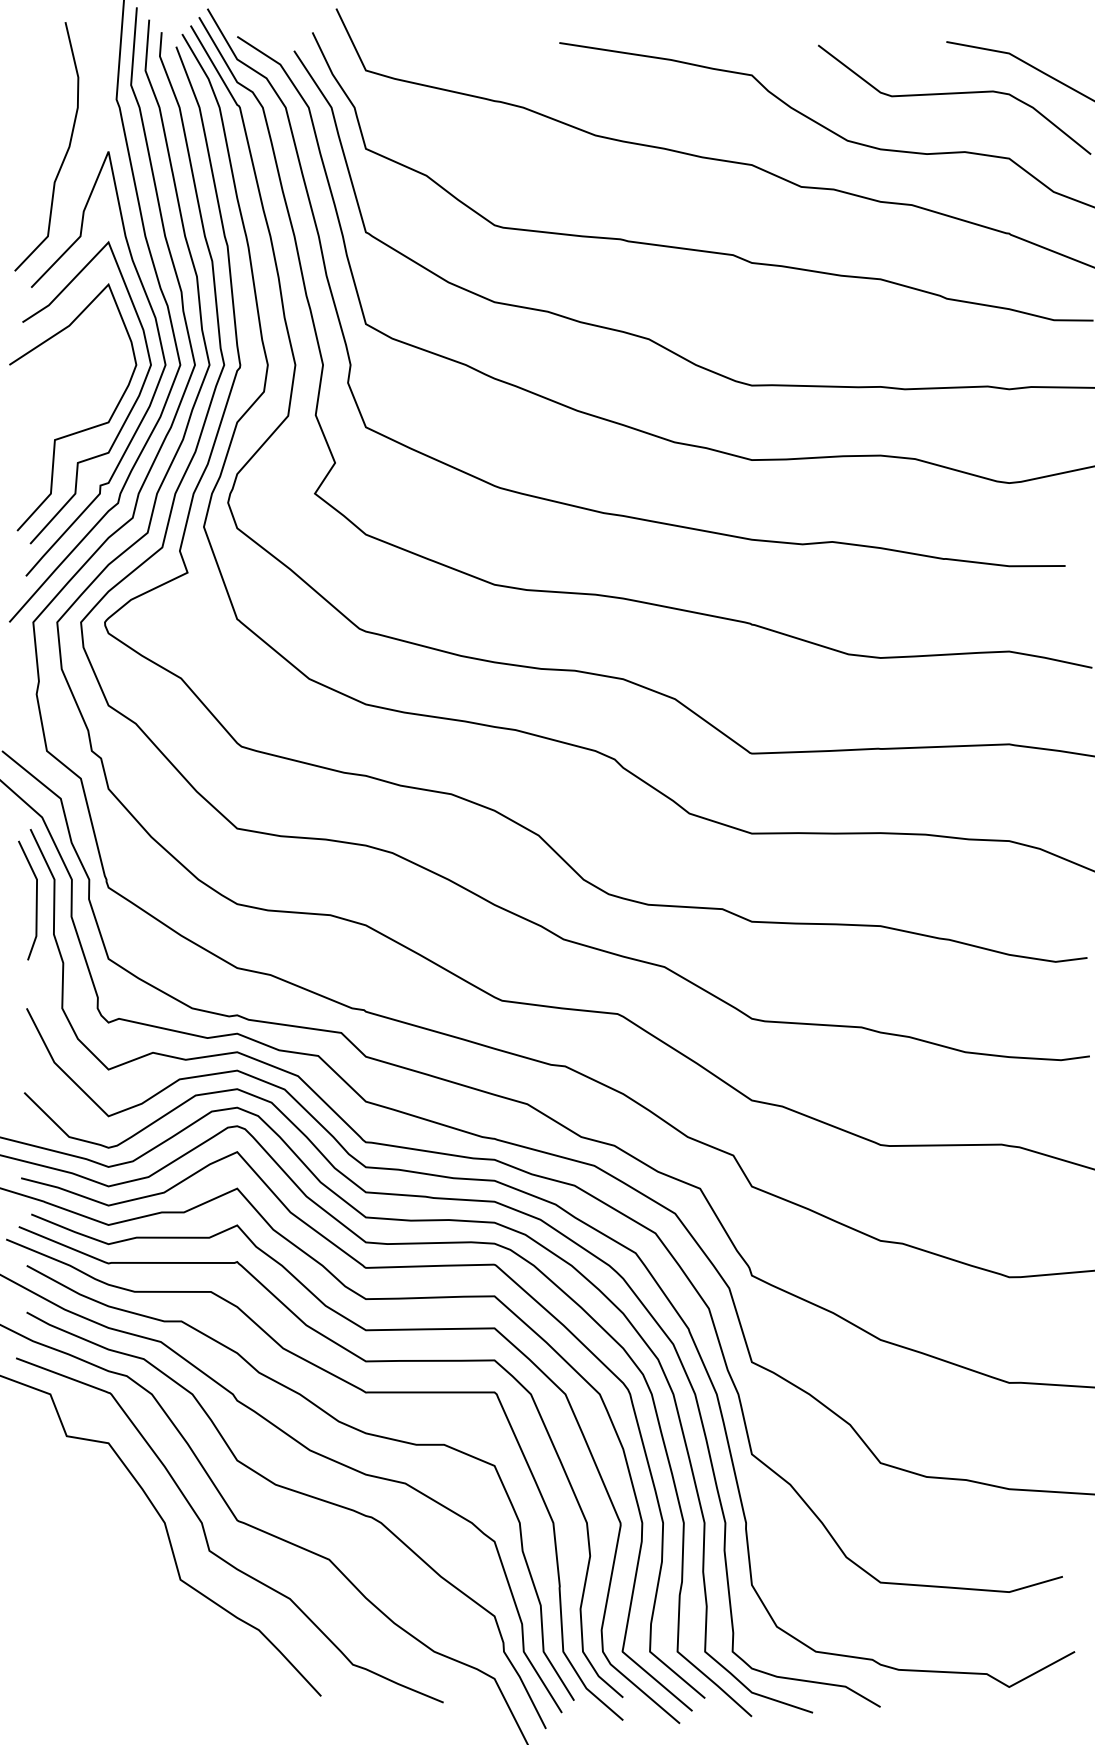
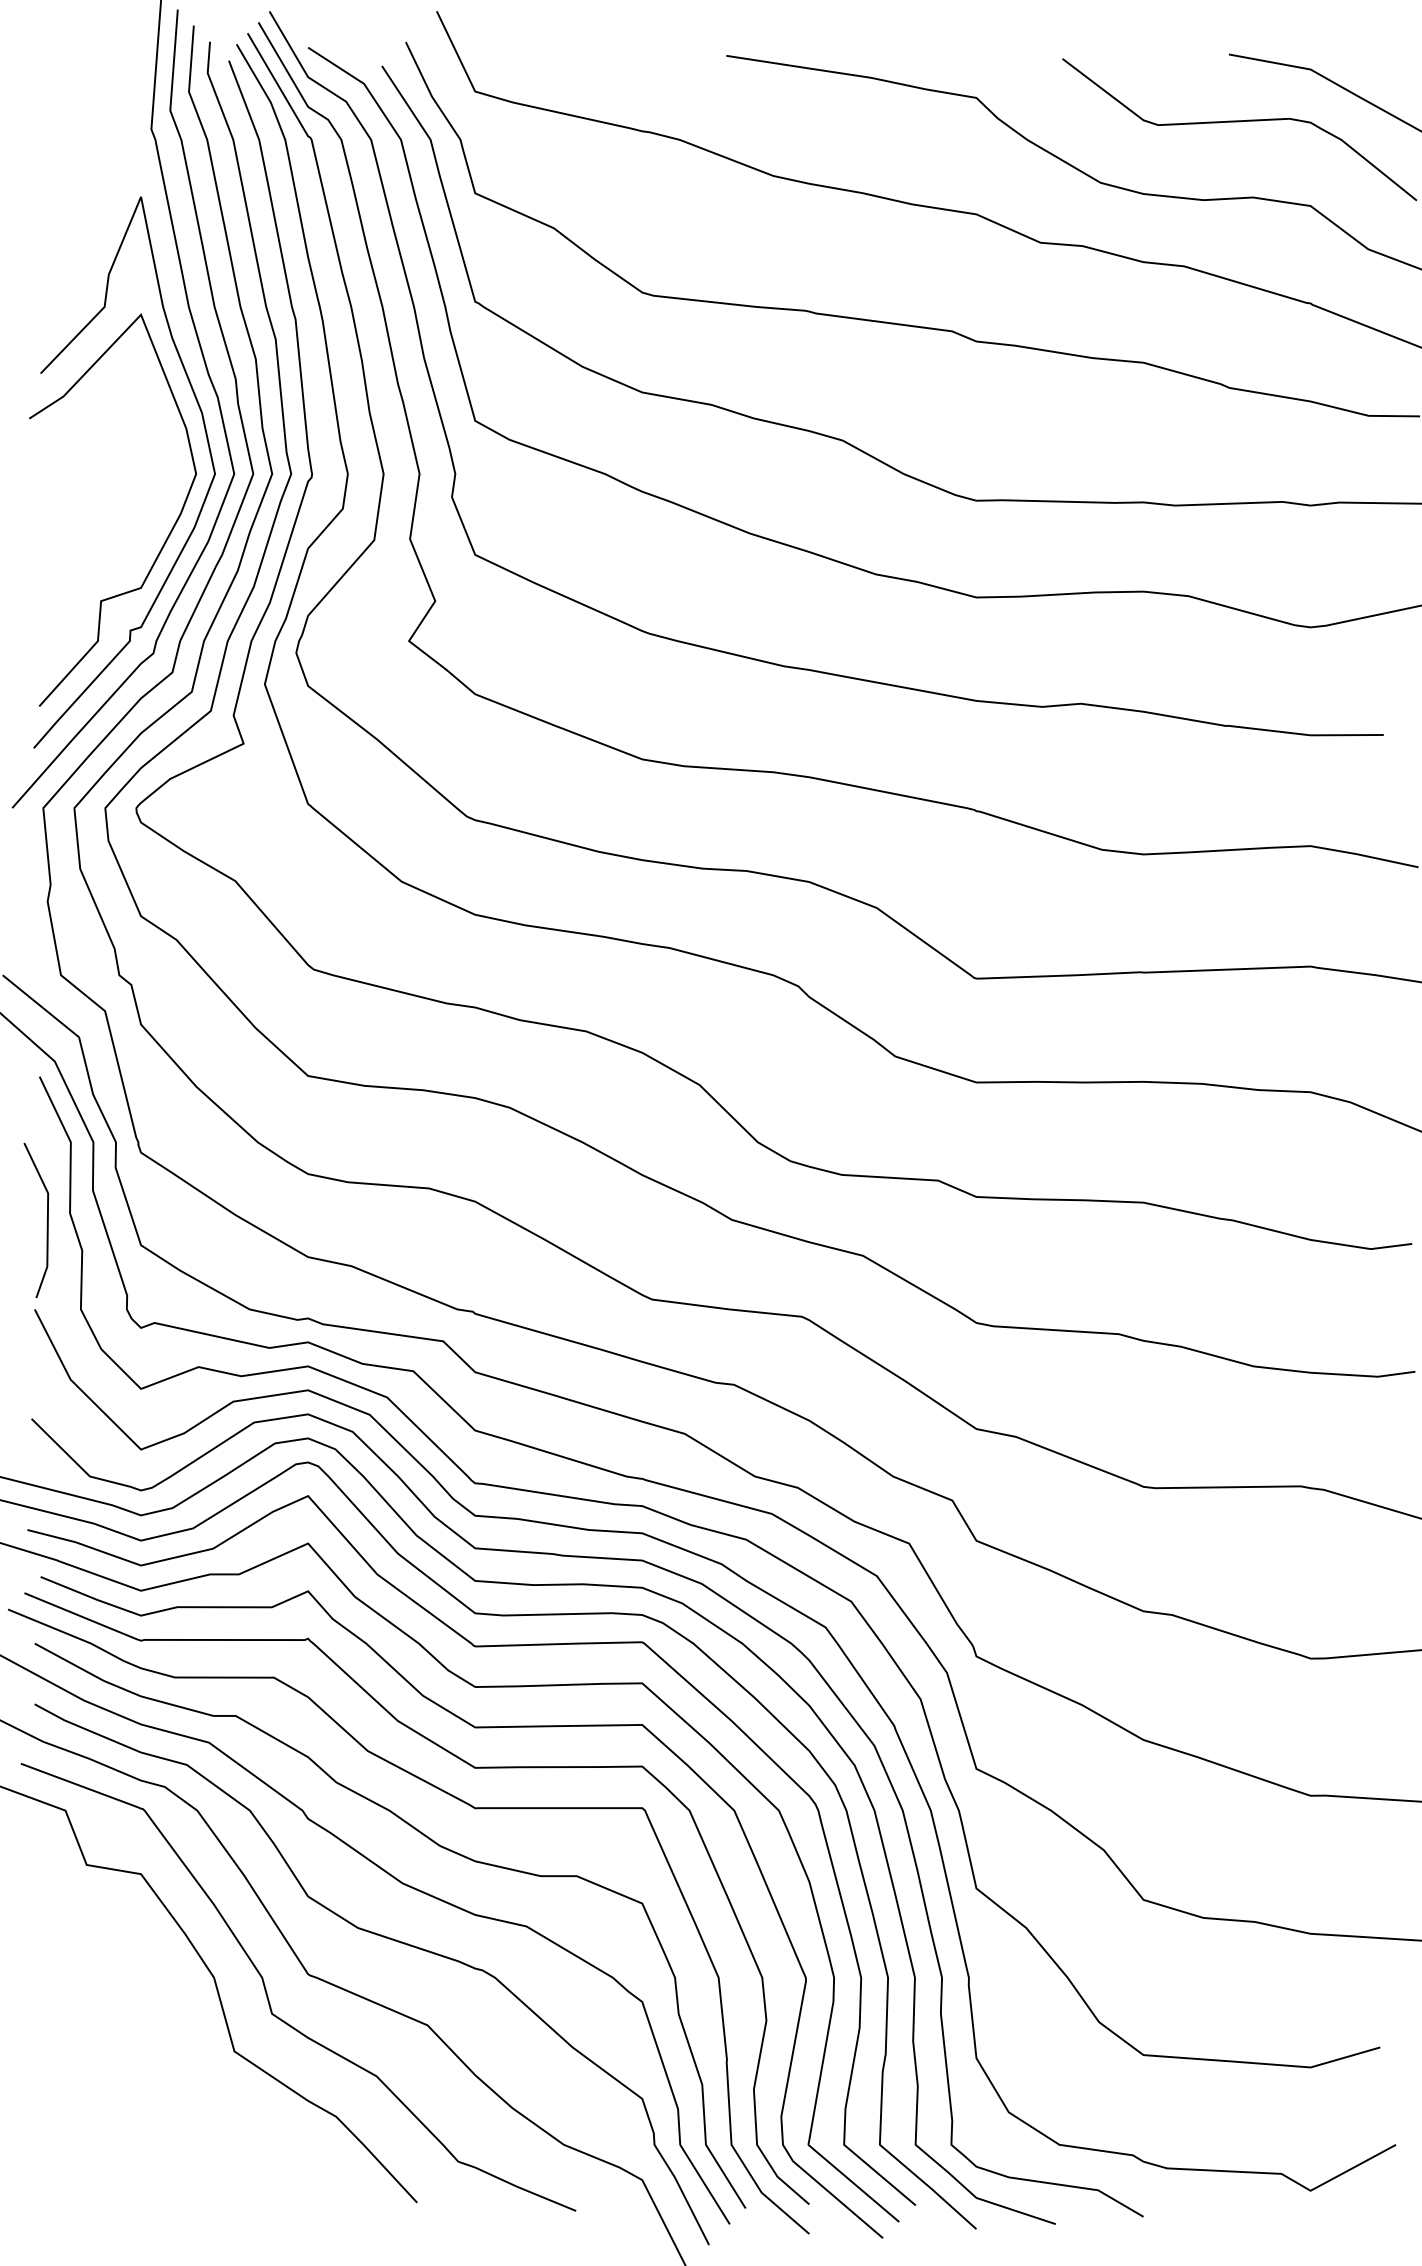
curve: (65, 155) -> (84, 201), removed
curve: (79, 430) -> (103, 559), removed
line: (35, 902) -> (46, 1222), moved

